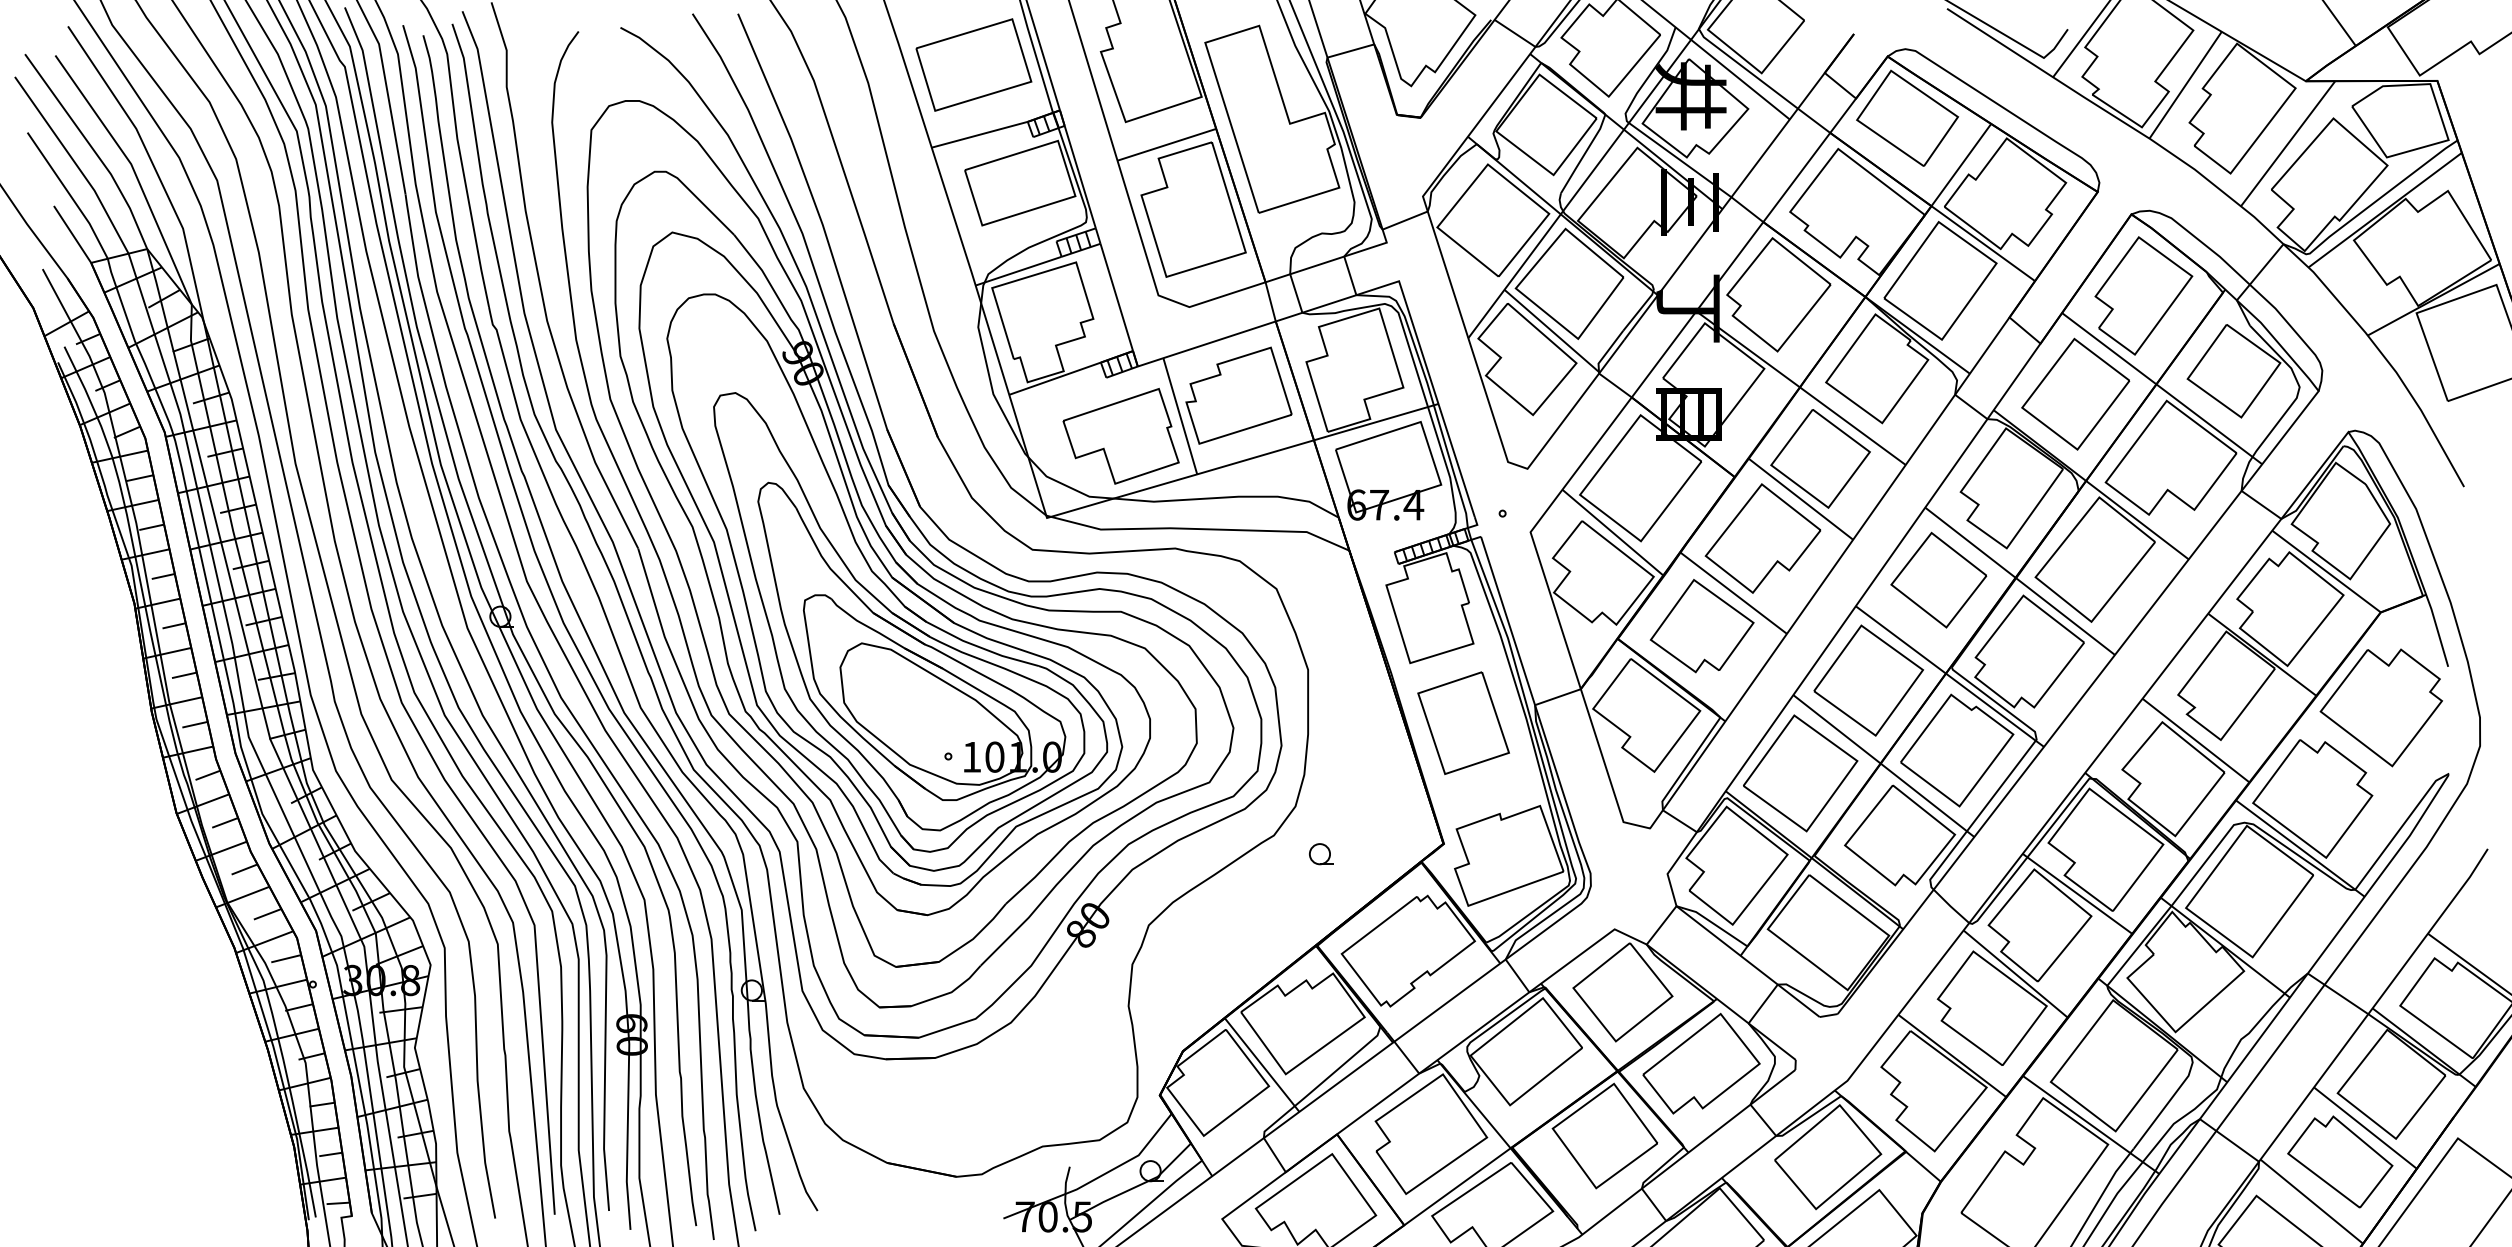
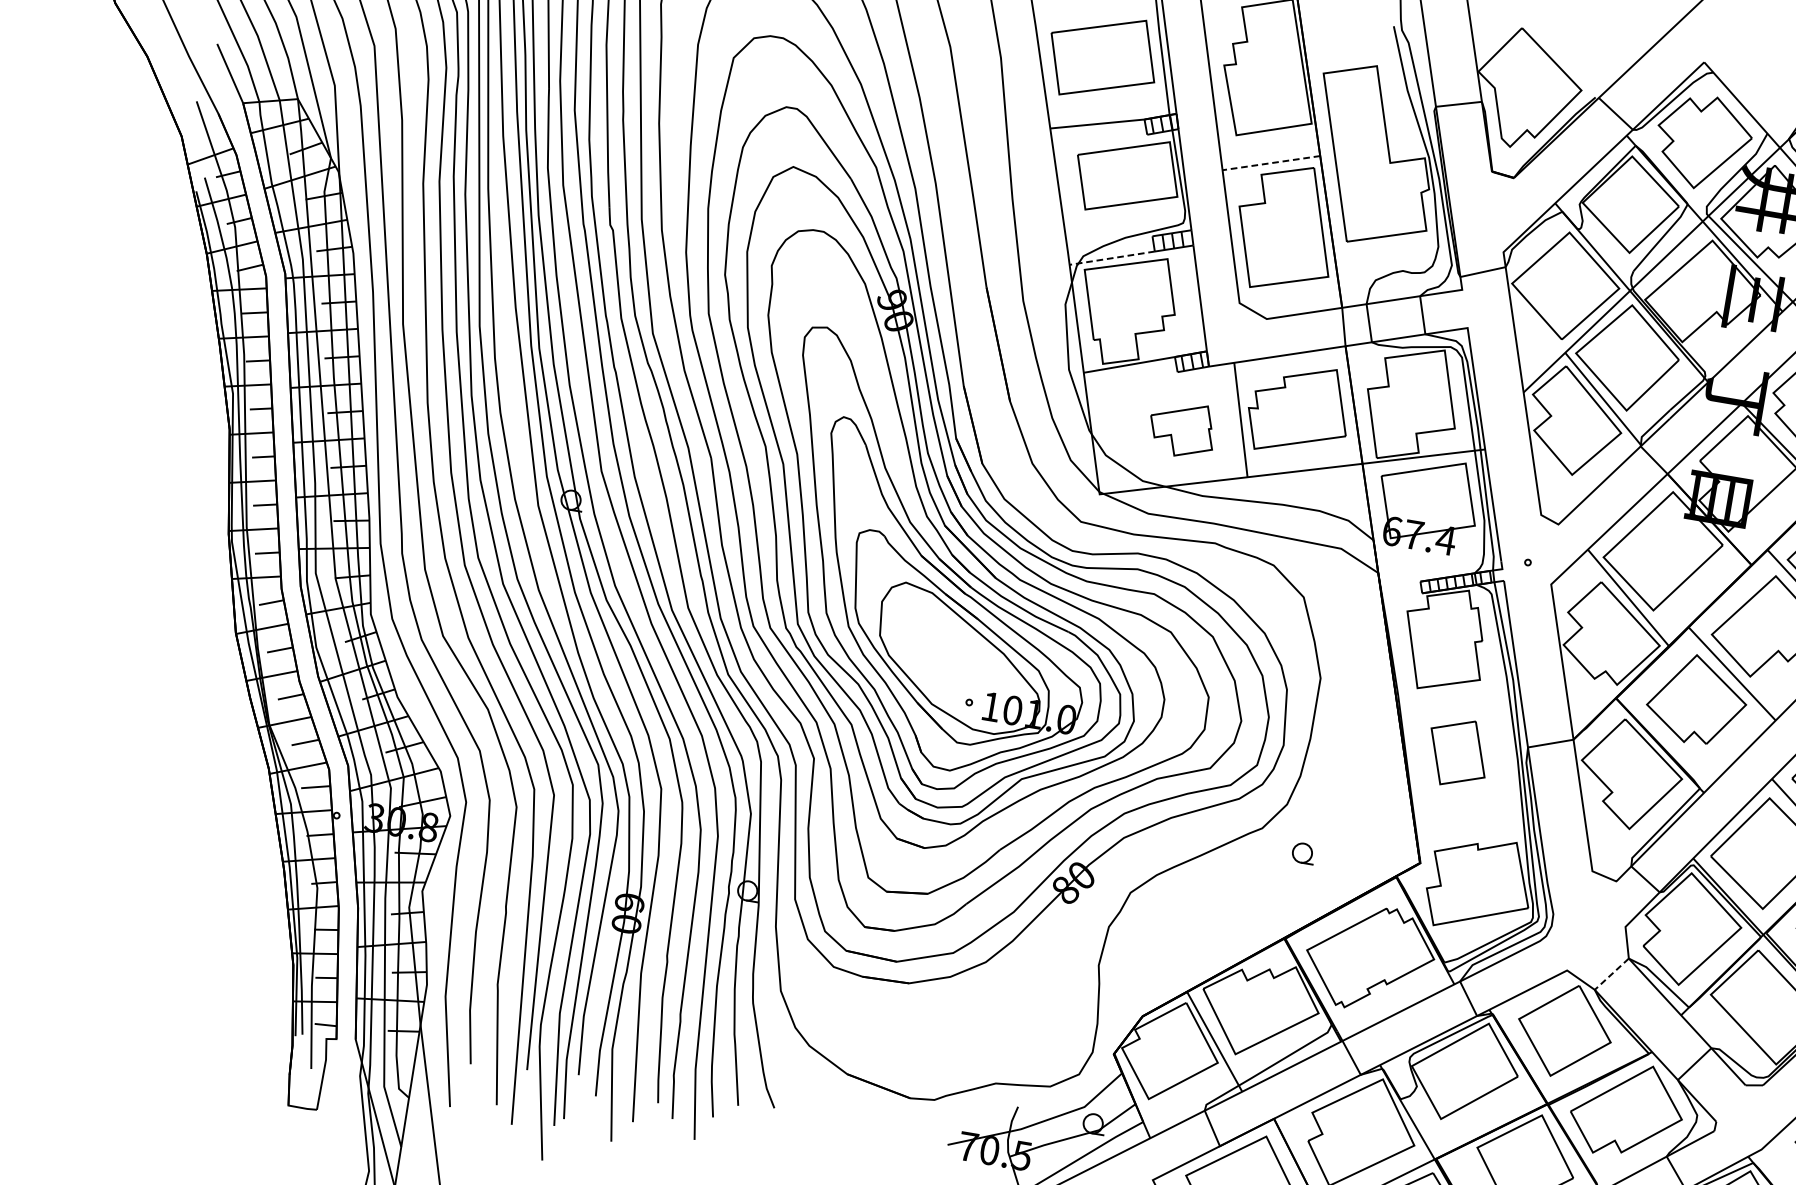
line: (1166, 144) -> (1271, 162), solid -> dashed
line: (1017, 271) -> (1111, 258), solid -> dashed
part: (1120, 436) -> (1181, 429), size x0.6
part: (1463, 722) -> (1458, 752), size x0.7
line: (1661, 925) -> (1611, 974), solid -> dashed

